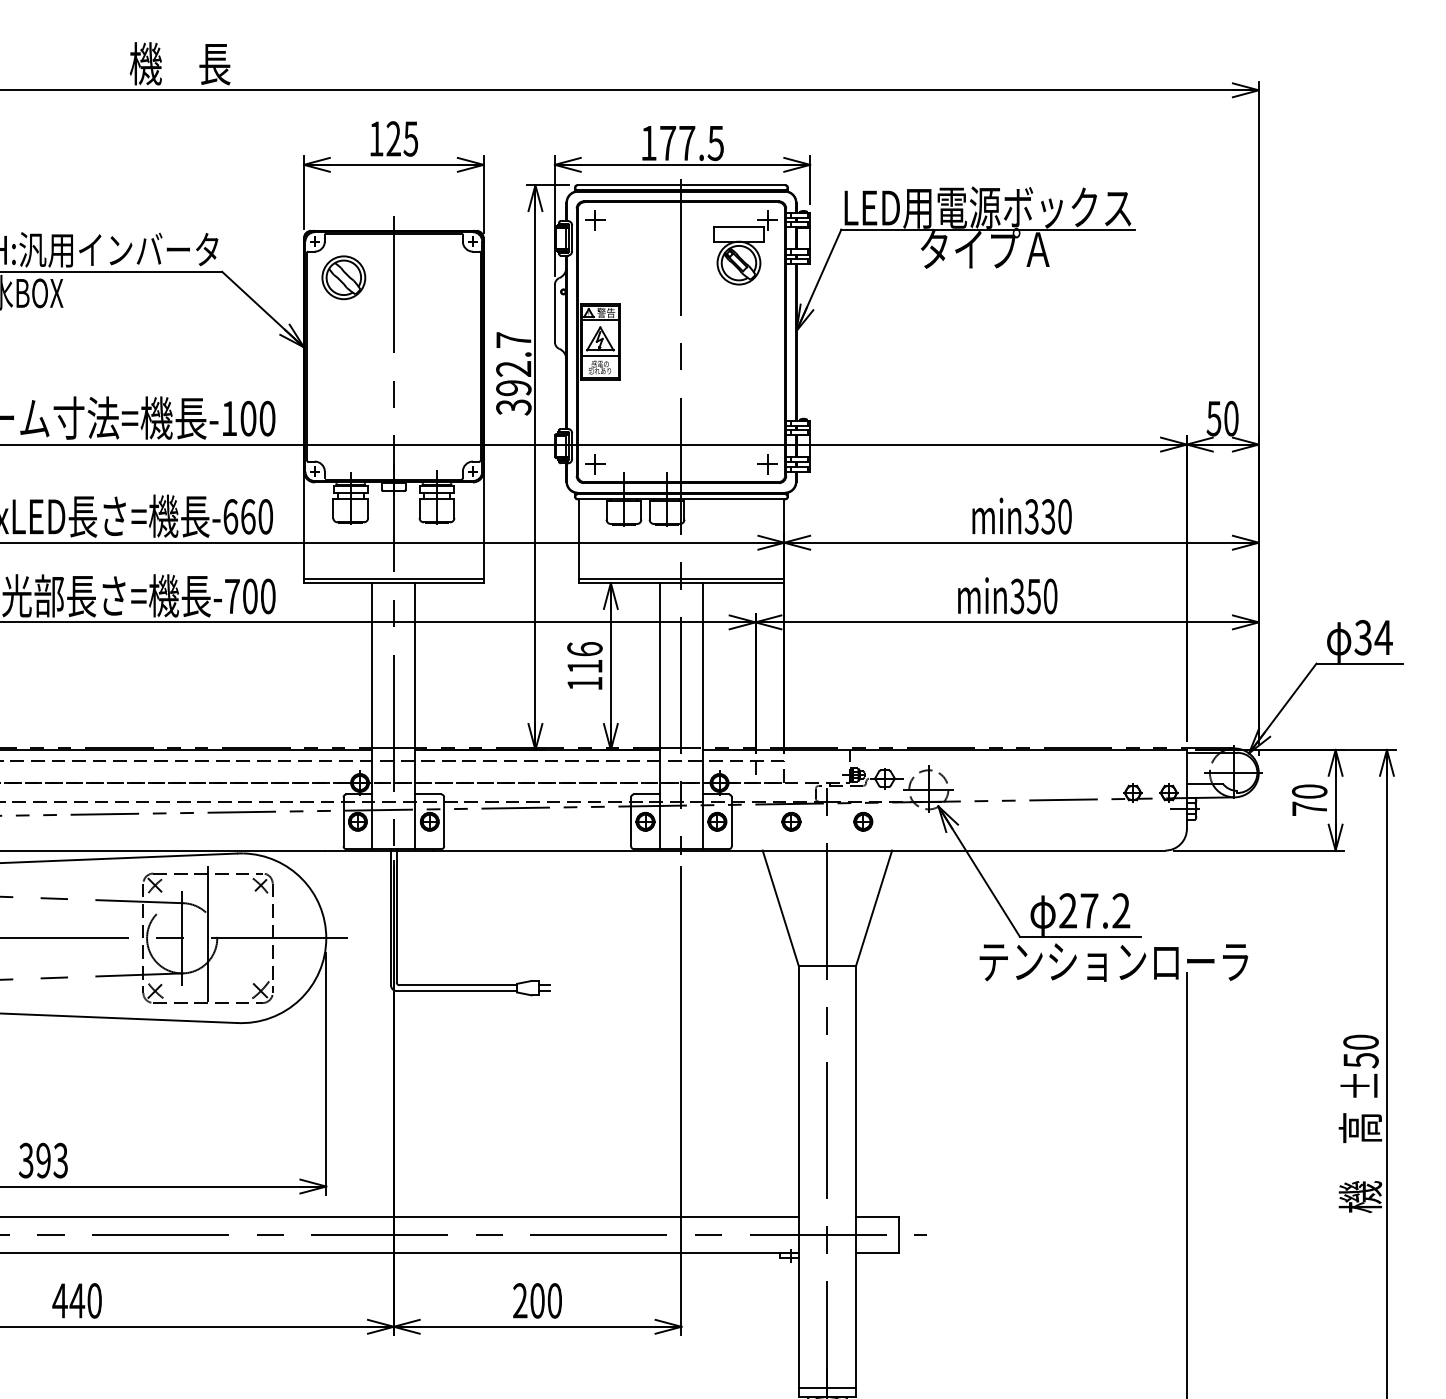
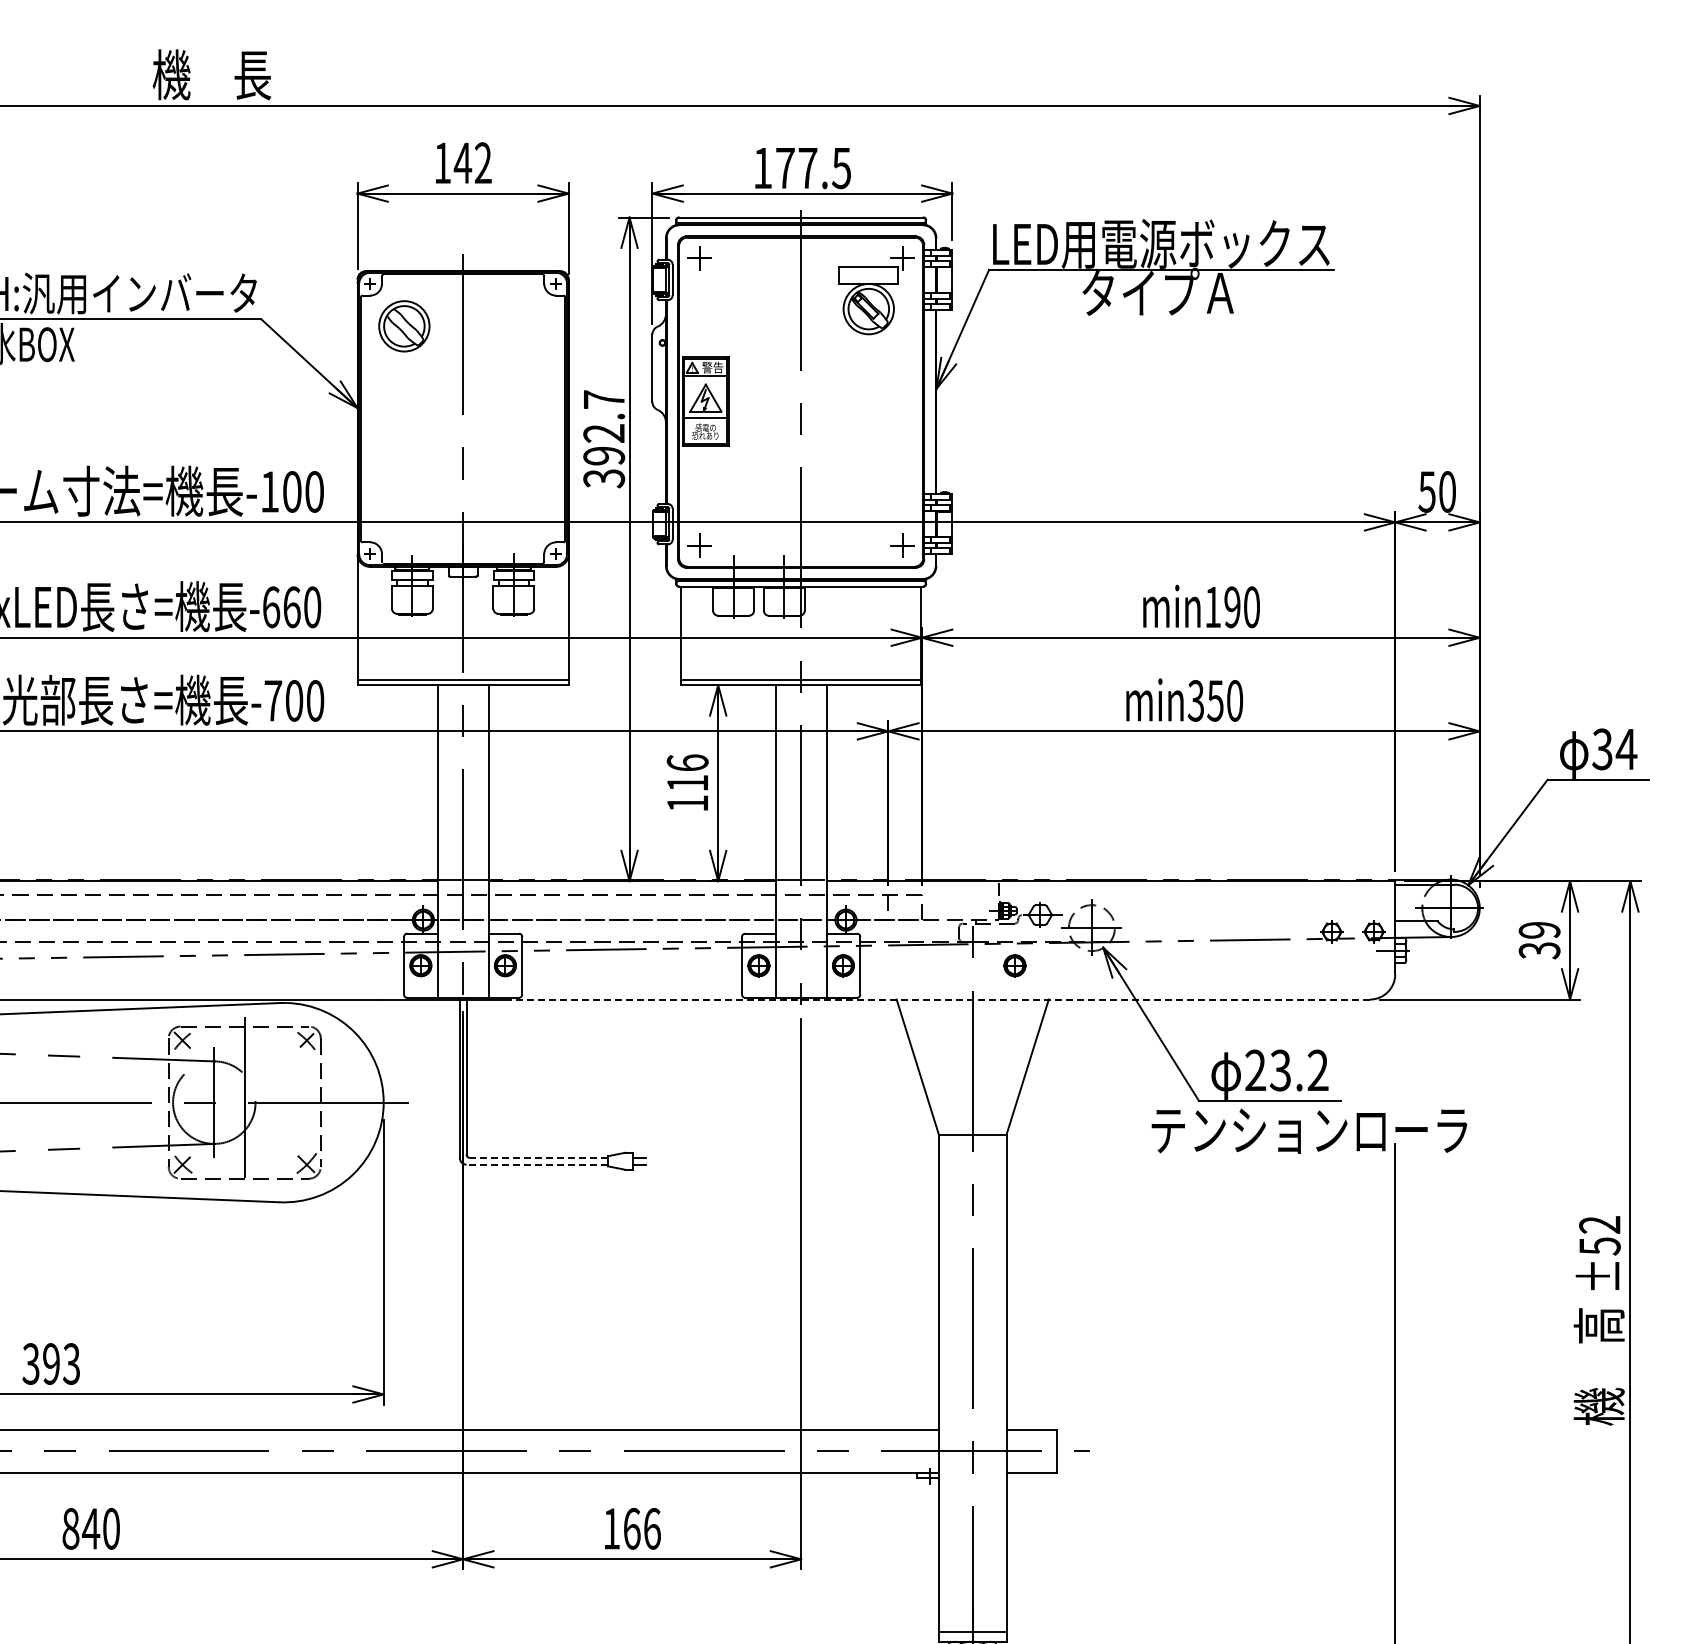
text: (401, 139) -> (472, 163), 125 -> 142
text: (1039, 517) -> (1222, 607), min330 -> min190
text: (1309, 800) -> (1539, 940), 70 -> 39
part: (791, 821) -> (930, 965), removed
line: (799, 850) -> (939, 999), solid -> dashed
text: (1089, 910) -> (1280, 1070), 27.2 -> 23.2
line: (457, 984) -> (538, 1157), solid -> dashed
line: (457, 990) -> (537, 1164), solid -> dashed
text: (1360, 1041) -> (1599, 1224), ±50 -> ±52
text: (59, 1300) -> (70, 1528), 440 -> 840
text: (537, 1300) -> (631, 1528), 200 -> 166

